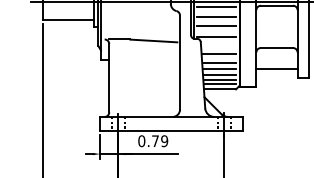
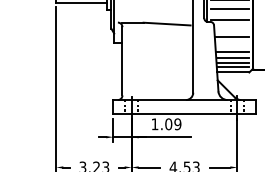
line: (219, 62) -> (232, 45), removed
text: (148, 141) -> (161, 124), 0.79 -> 1.09

